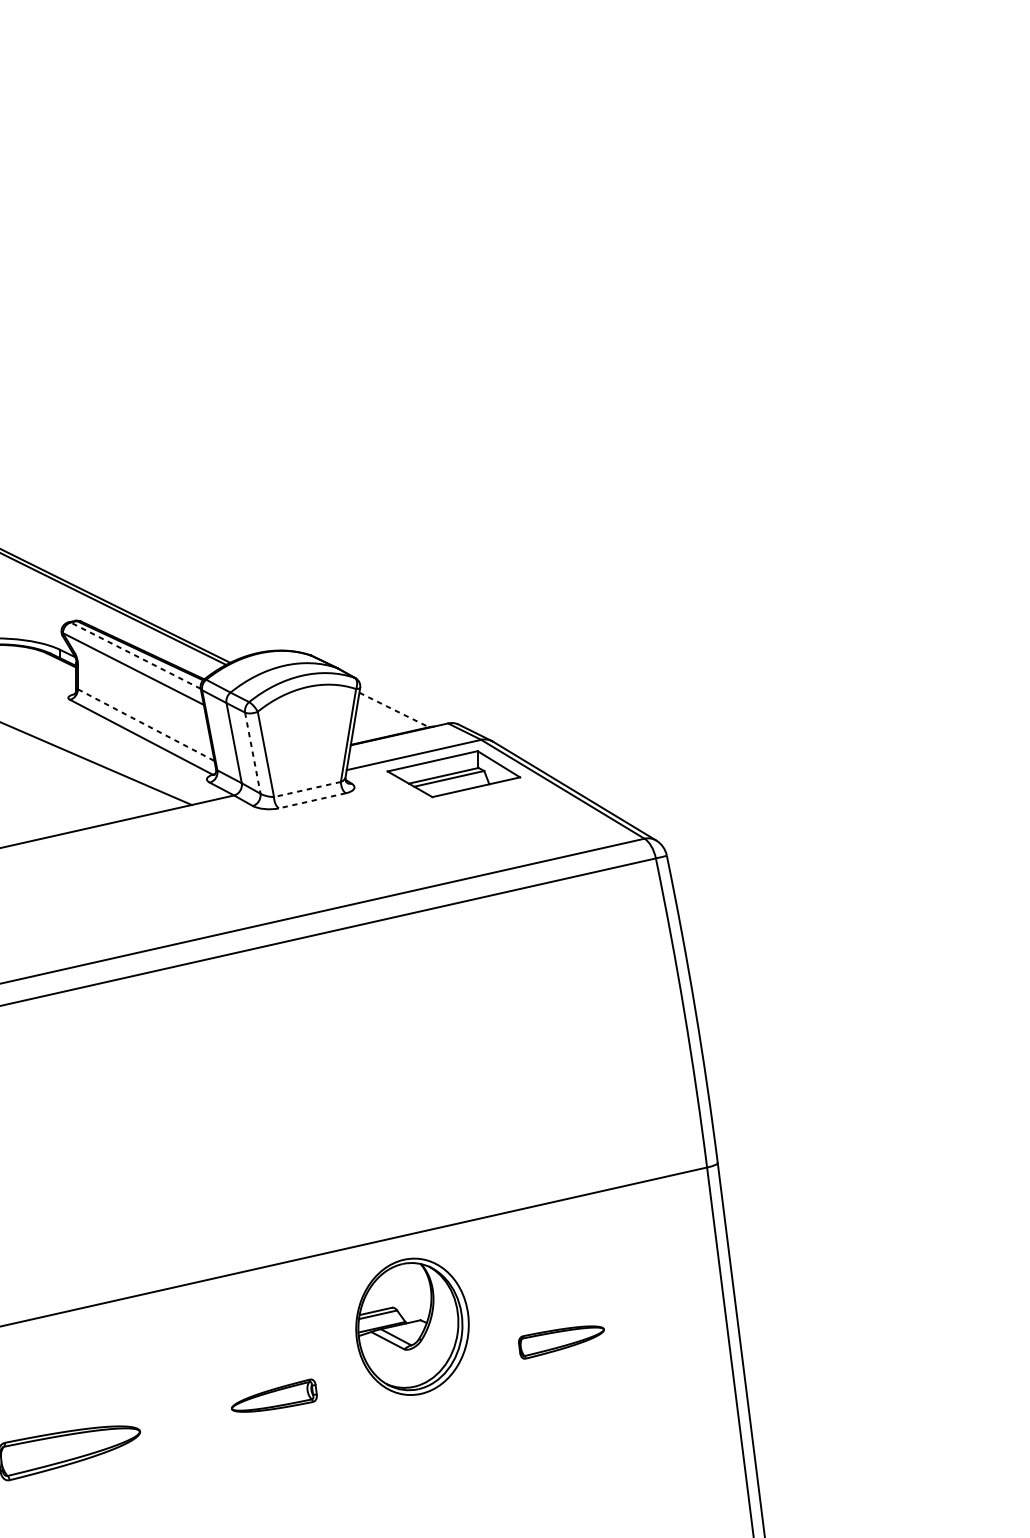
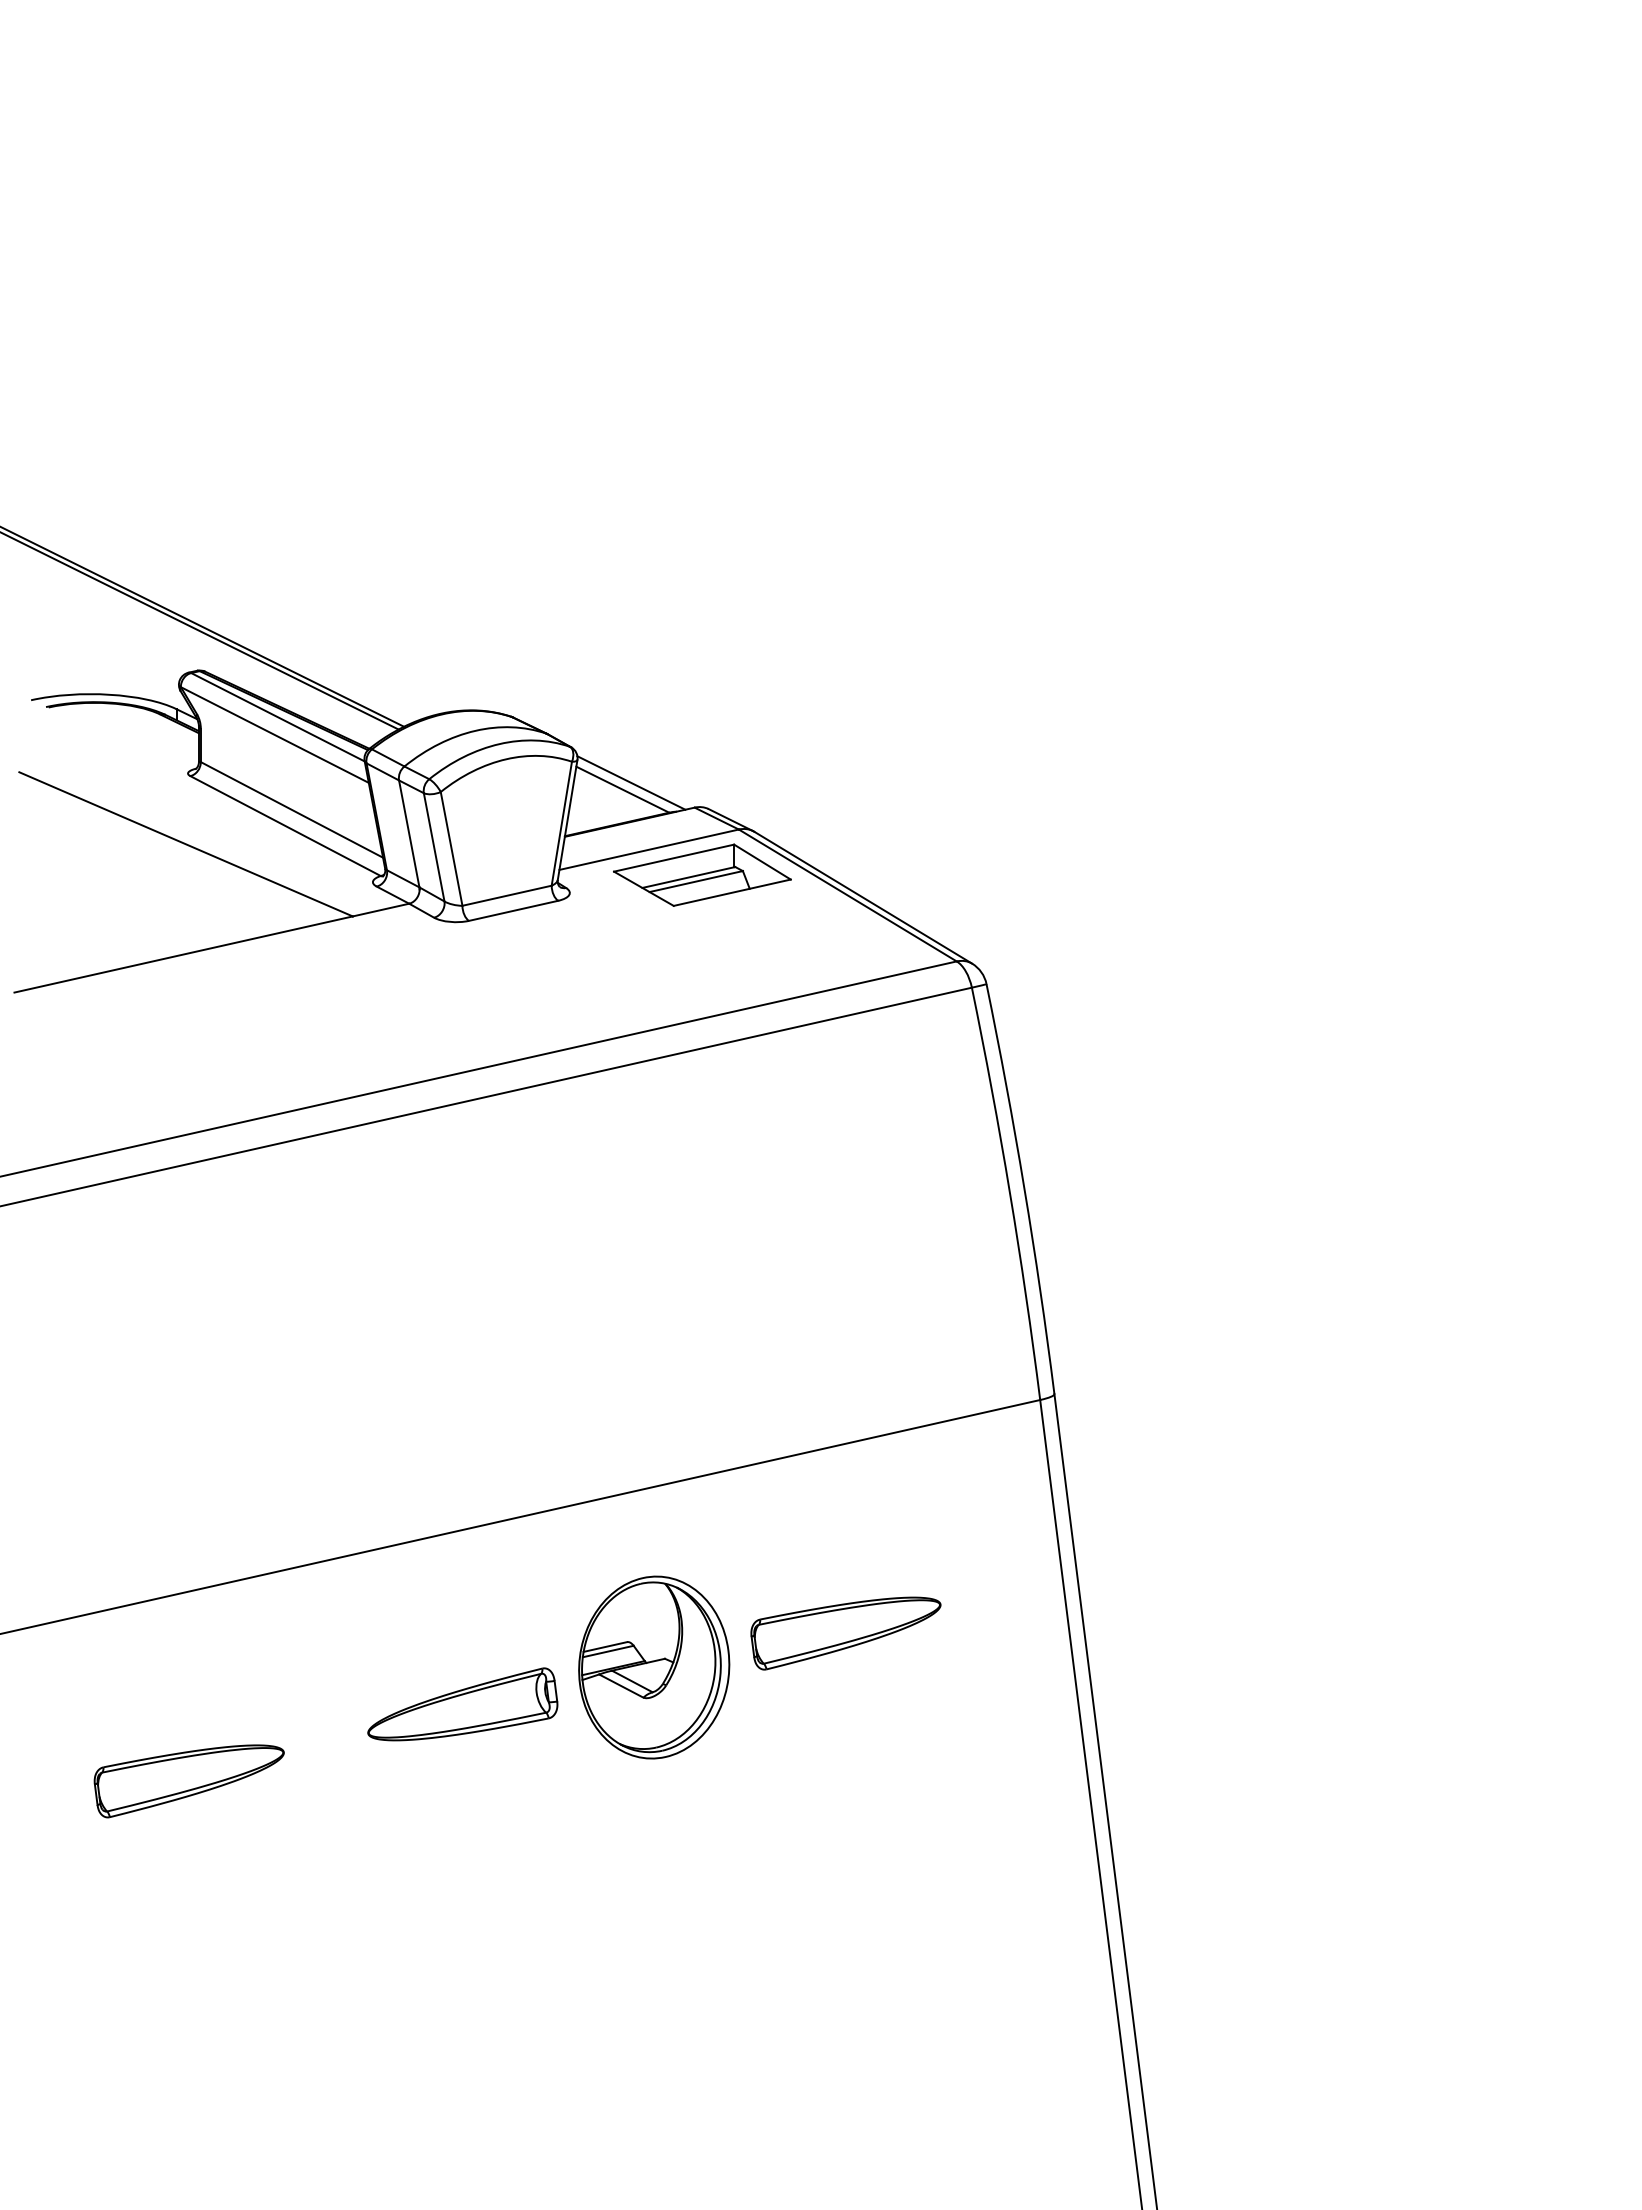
line: (135, 655) -> (277, 717), dashed -> solid
line: (400, 704) -> (631, 782), added
line: (393, 709) -> (622, 789), dashed -> solid
line: (145, 724) -> (291, 809), dashed -> solid
line: (253, 753) -> (434, 847), dashed -> solid
line: (307, 789) -> (507, 895), dashed -> solid
line: (312, 800) -> (513, 910), dashed -> solid
part: (412, 1326) -> (654, 1667), moved
part: (561, 1342) -> (845, 1633), size x1.67
part: (274, 1395) -> (462, 1704), size x1.67

